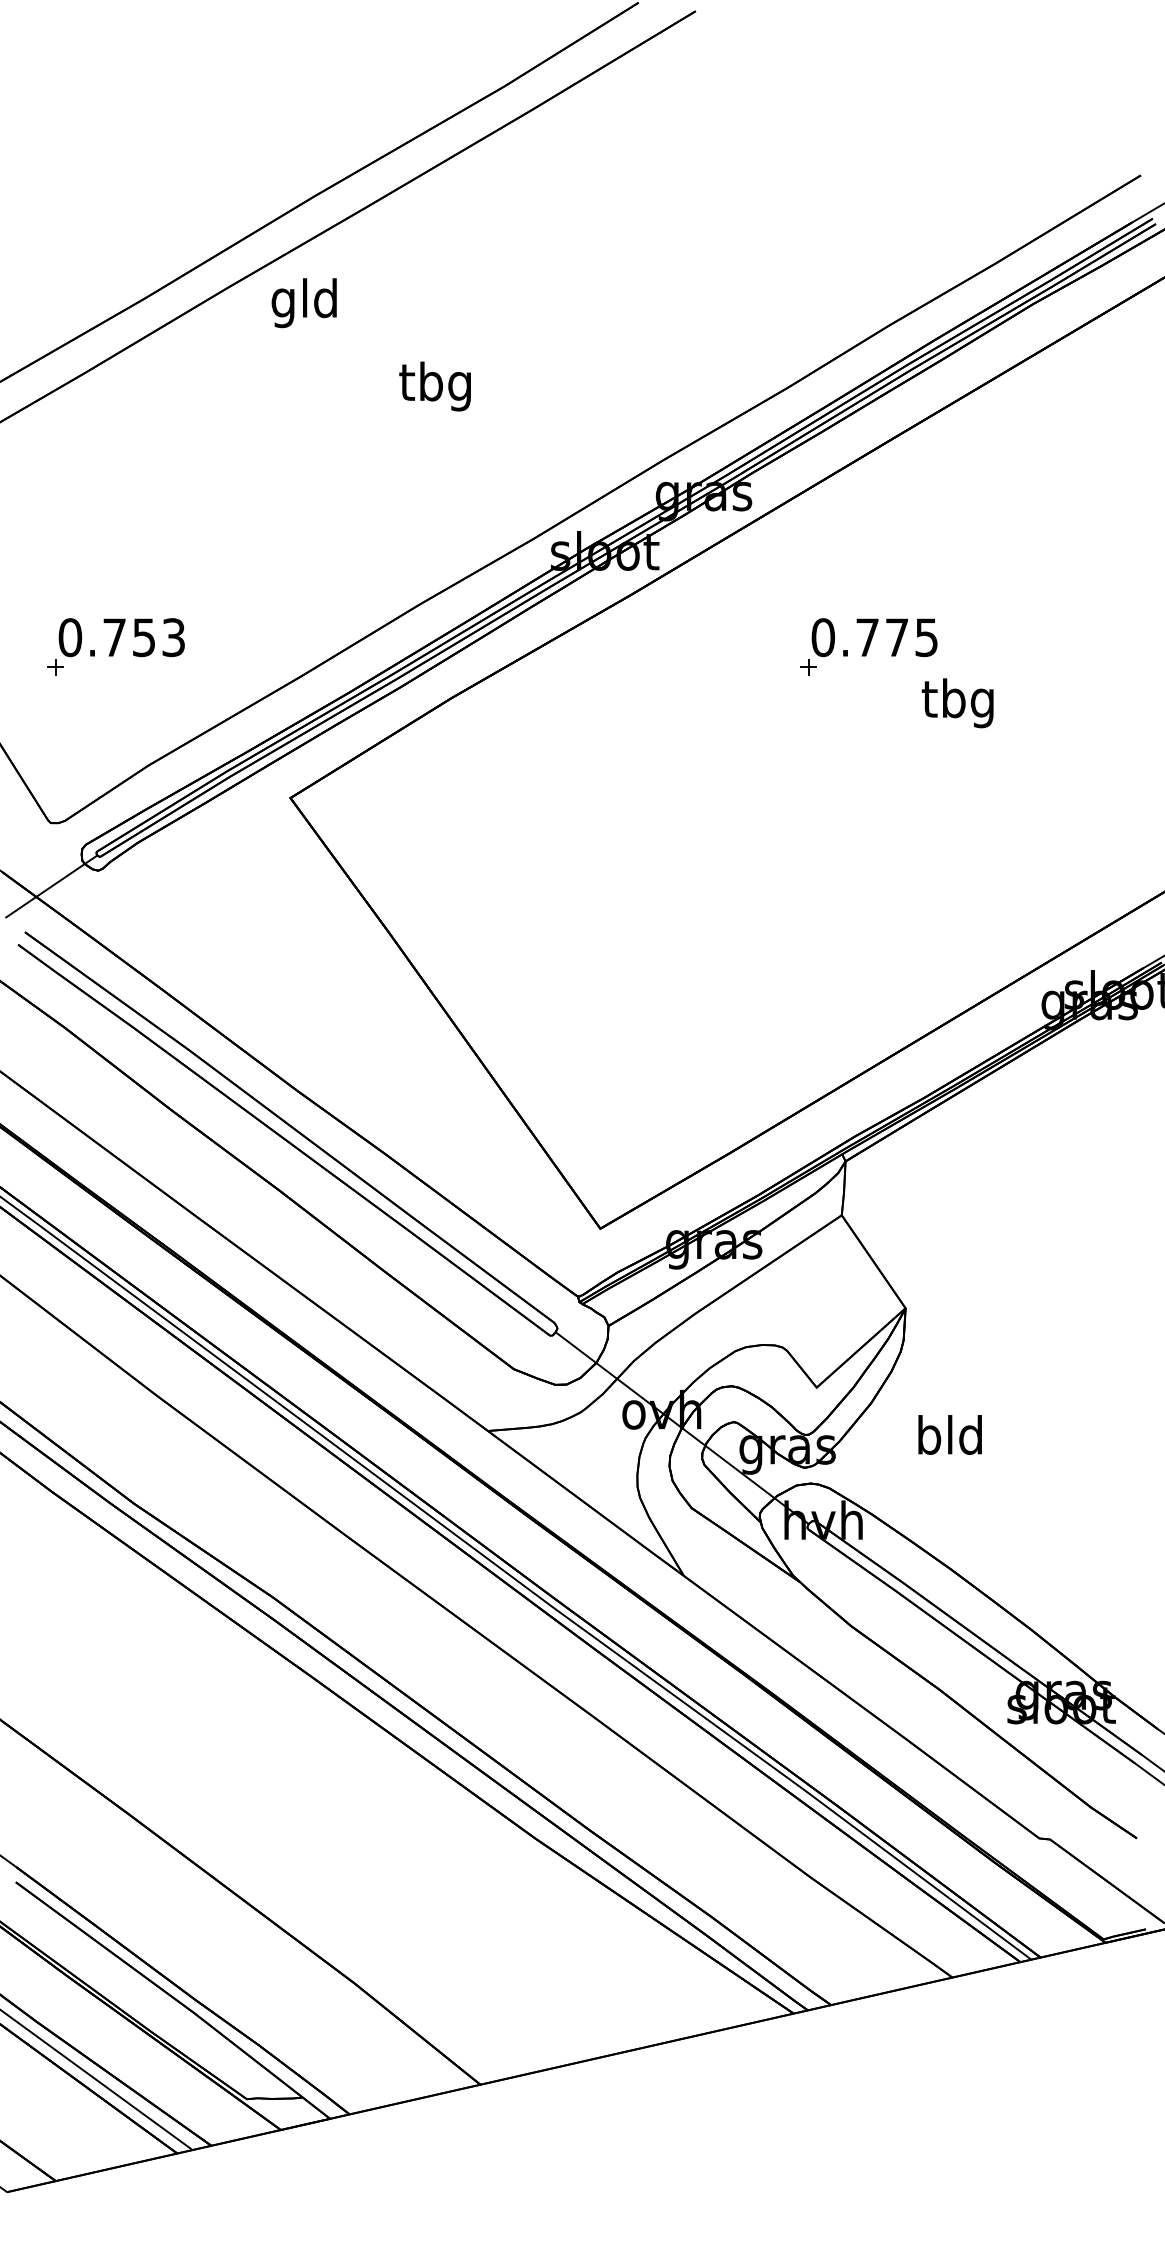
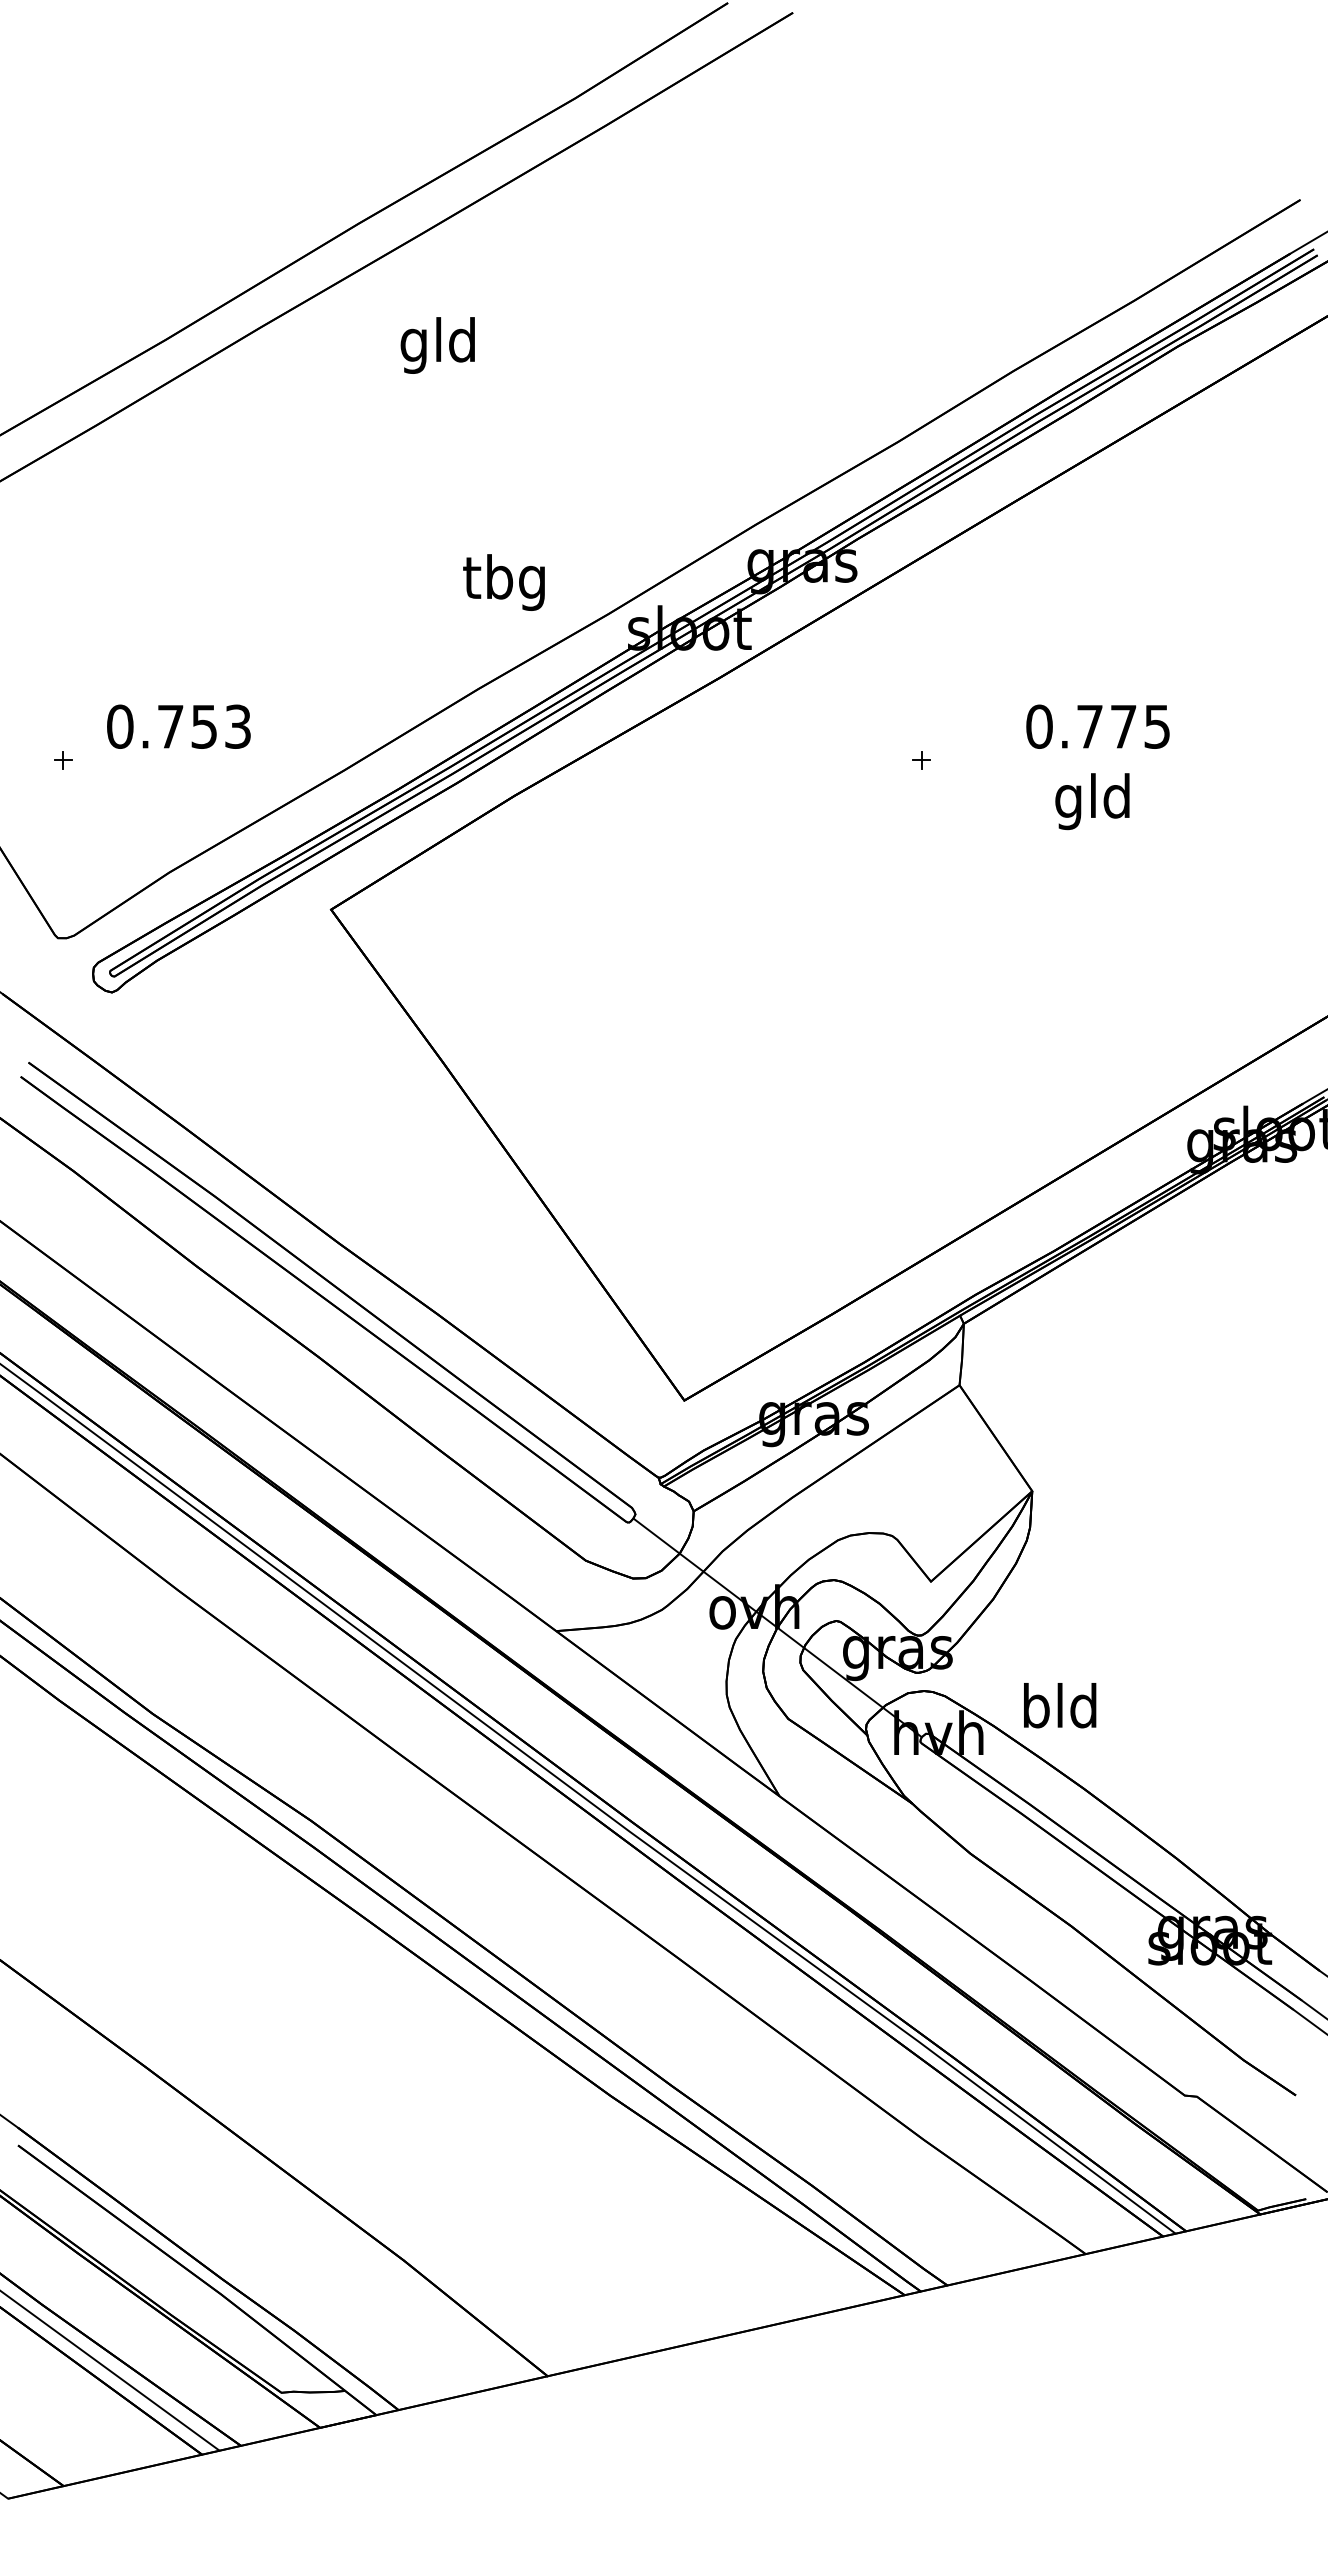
text: (303, 303) -> (437, 345), moved
text: (434, 386) -> (503, 582), moved
text: (121, 637) -> (178, 726), moved
text: (874, 637) -> (1097, 726), moved
text: (957, 703) -> (1091, 801), tbg -> gld
line: (52, 886) -> (59, 1010), removed
text: (950, 1434) -> (1060, 1705), moved

